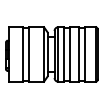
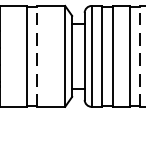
line: (28, 54) -> (36, 56), solid -> dashed
line: (84, 54) -> (140, 56), solid -> dashed

